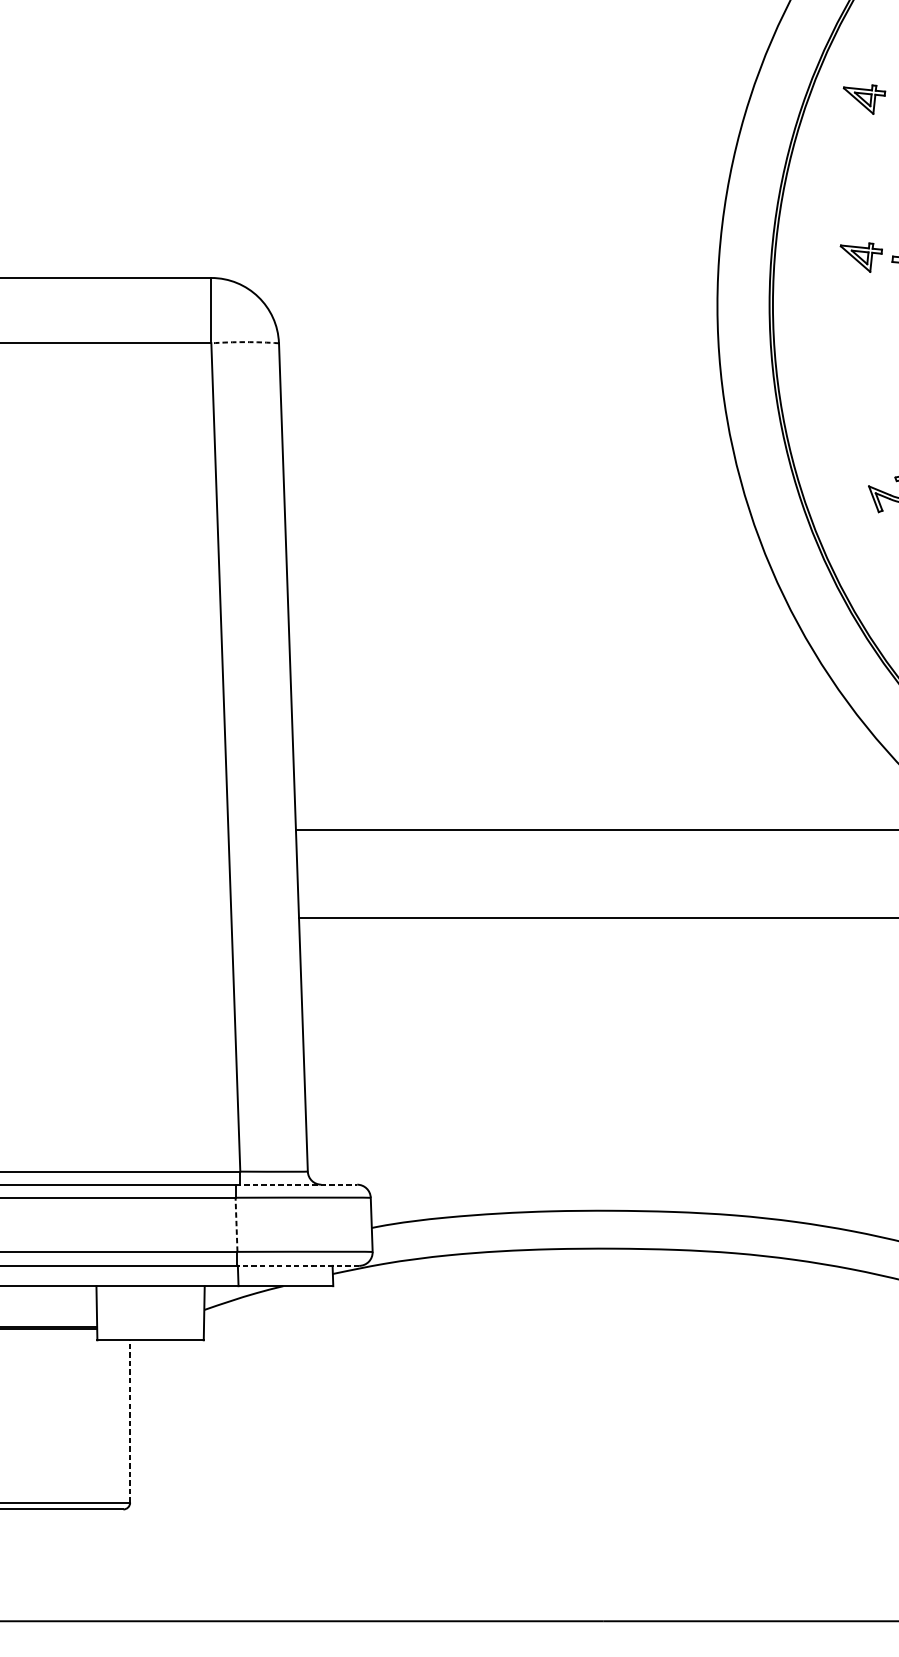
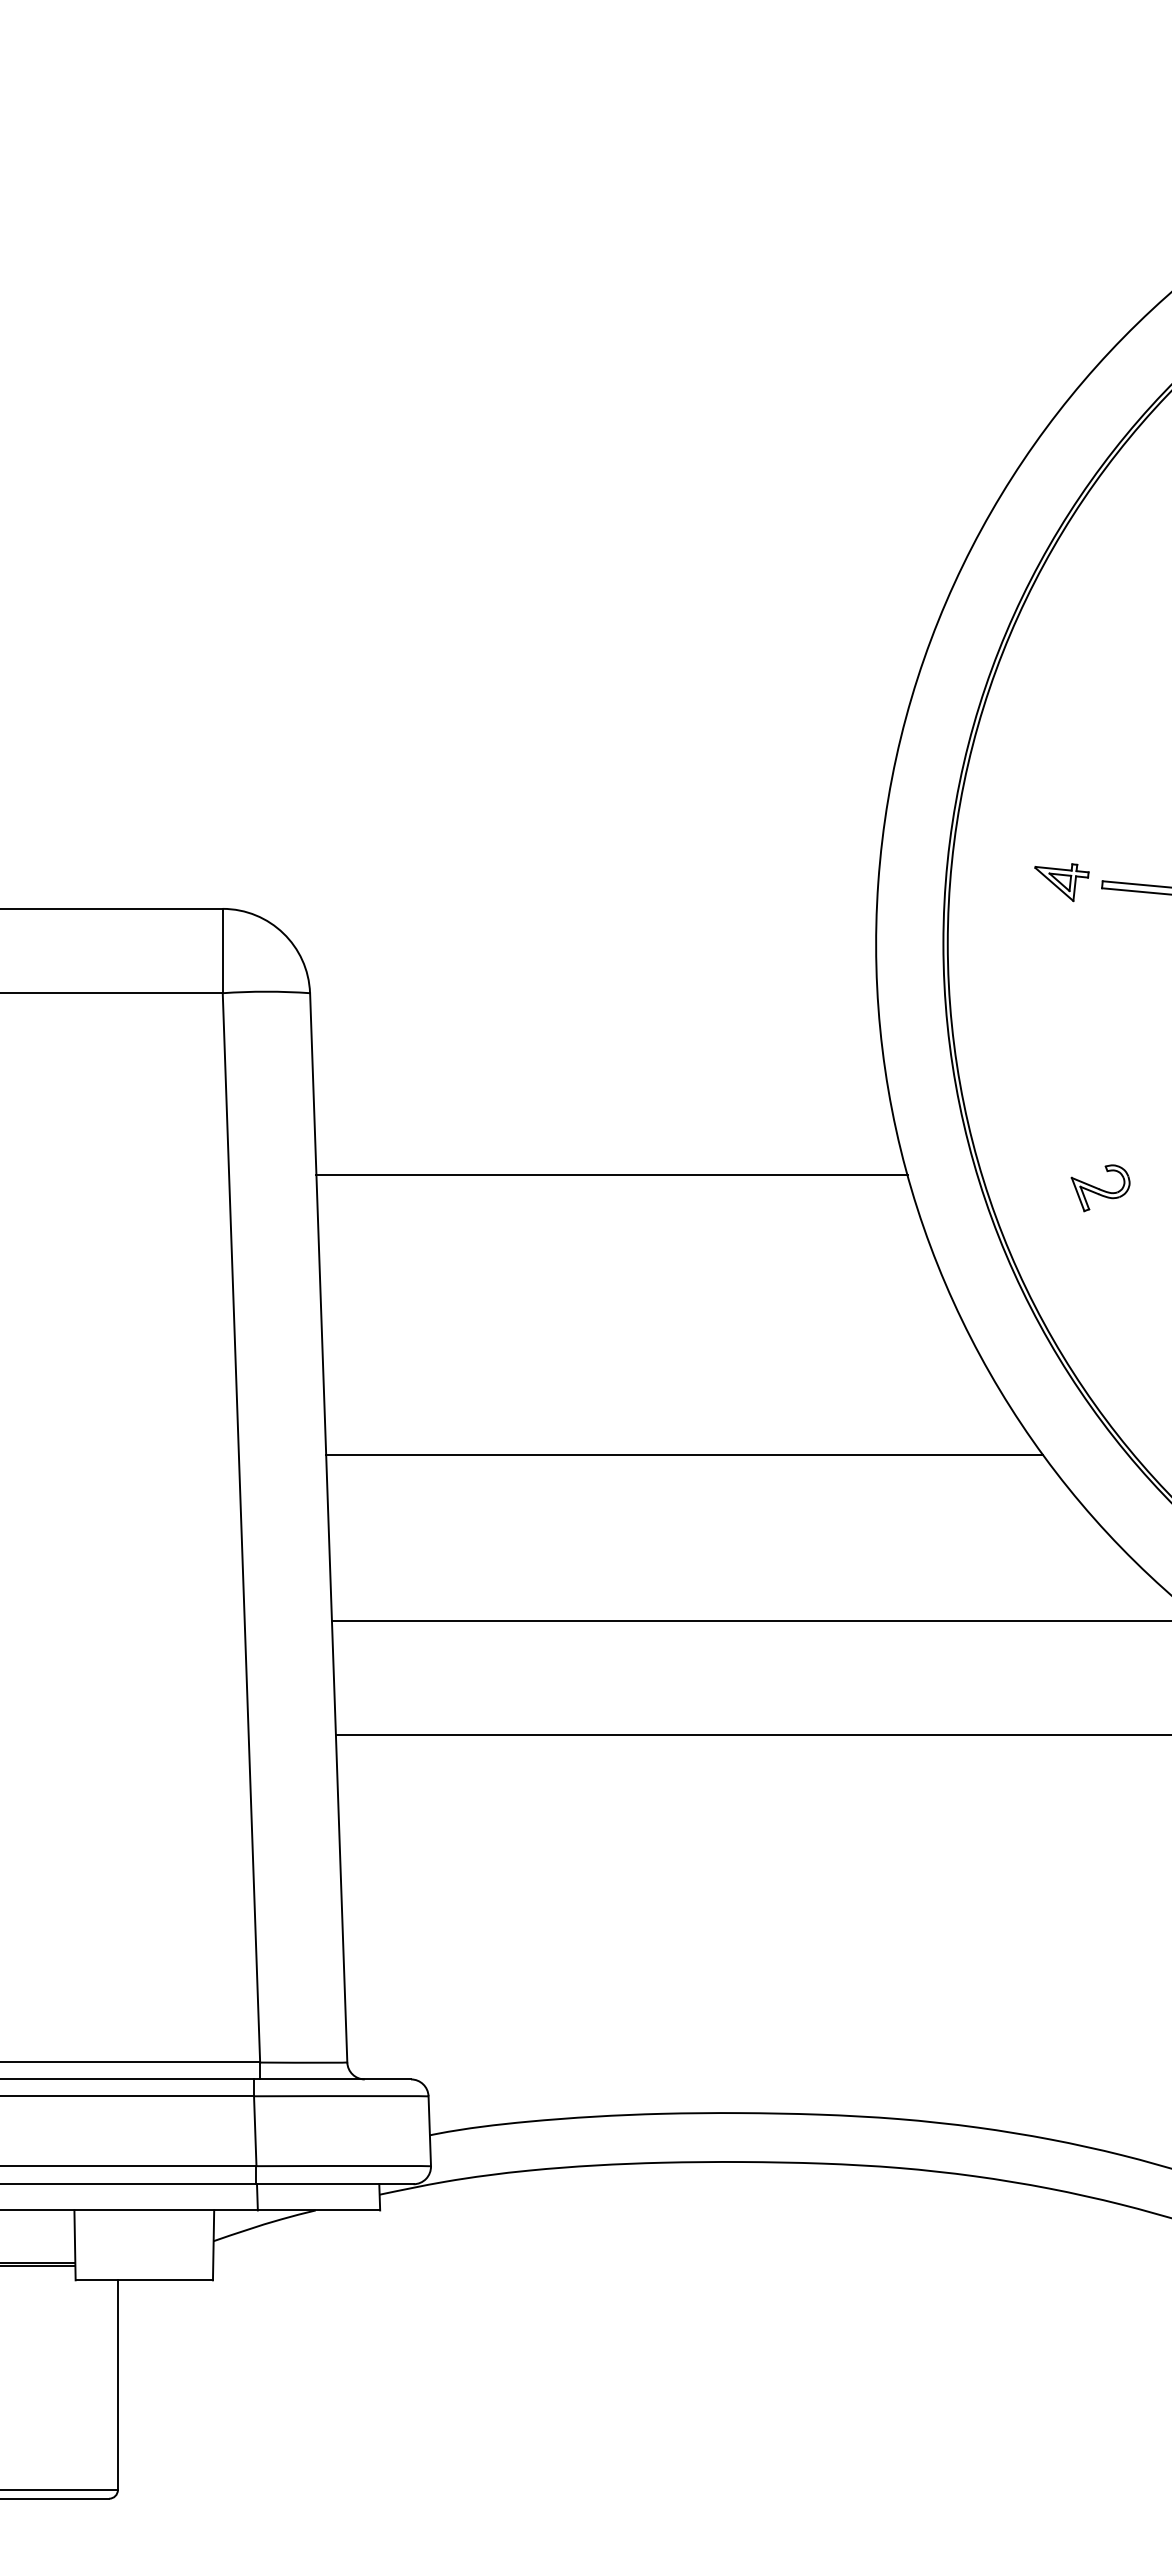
part: (864, 99) -> (1065, 678), removed
arc: (245, 341) -> (266, 991), dashed -> solid
line: (512, 484) -> (611, 1175), added
line: (569, 701) -> (684, 1455), added
line: (296, 1184) -> (332, 2079), dashed -> solid
line: (236, 1225) -> (255, 2131), dashed -> solid
line: (298, 1266) -> (335, 2184), dashed -> solid
line: (129, 1421) -> (117, 2385), dashed -> solid

